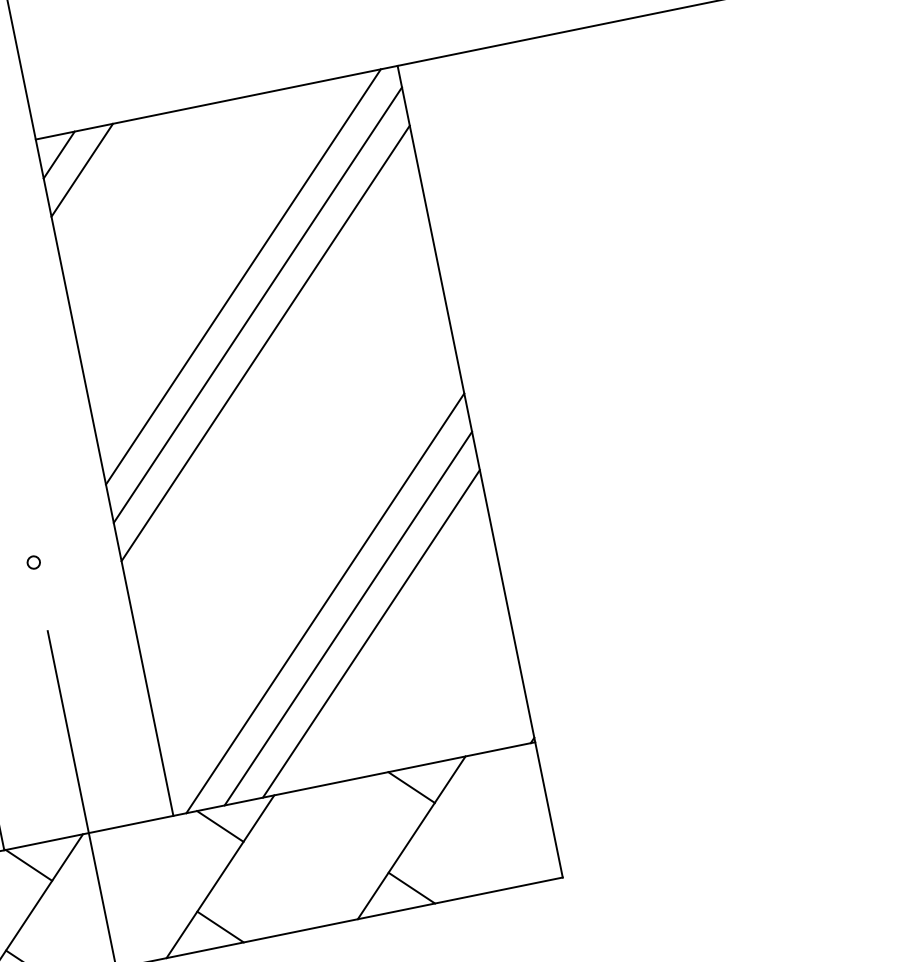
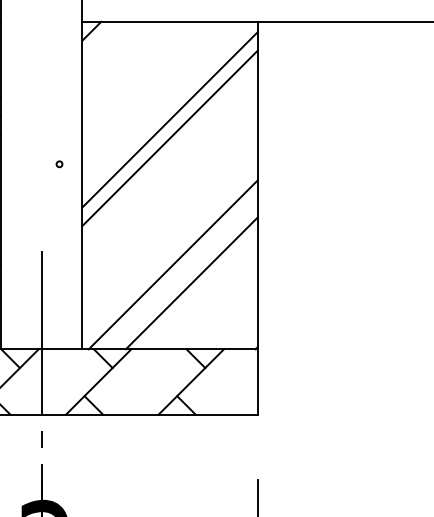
line: (80, 170) -> (100, 40), removed
line: (241, 275) -> (165, 104), removed
circle: (33, 562) -> (59, 164), moved
line: (348, 617) -> (182, 273), removed

